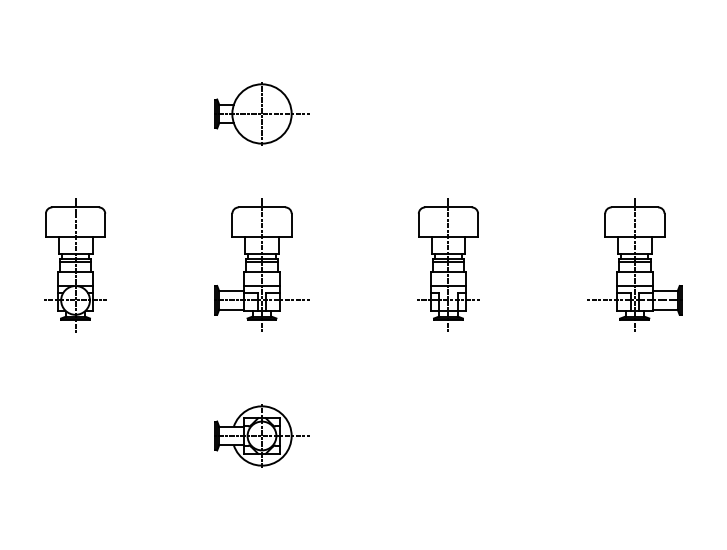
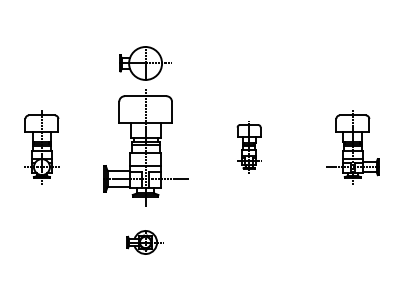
part: (261, 265) -> (145, 147), size x1.6
part: (447, 265) -> (248, 147), size x0.7
part: (261, 436) -> (145, 242), size x0.7

